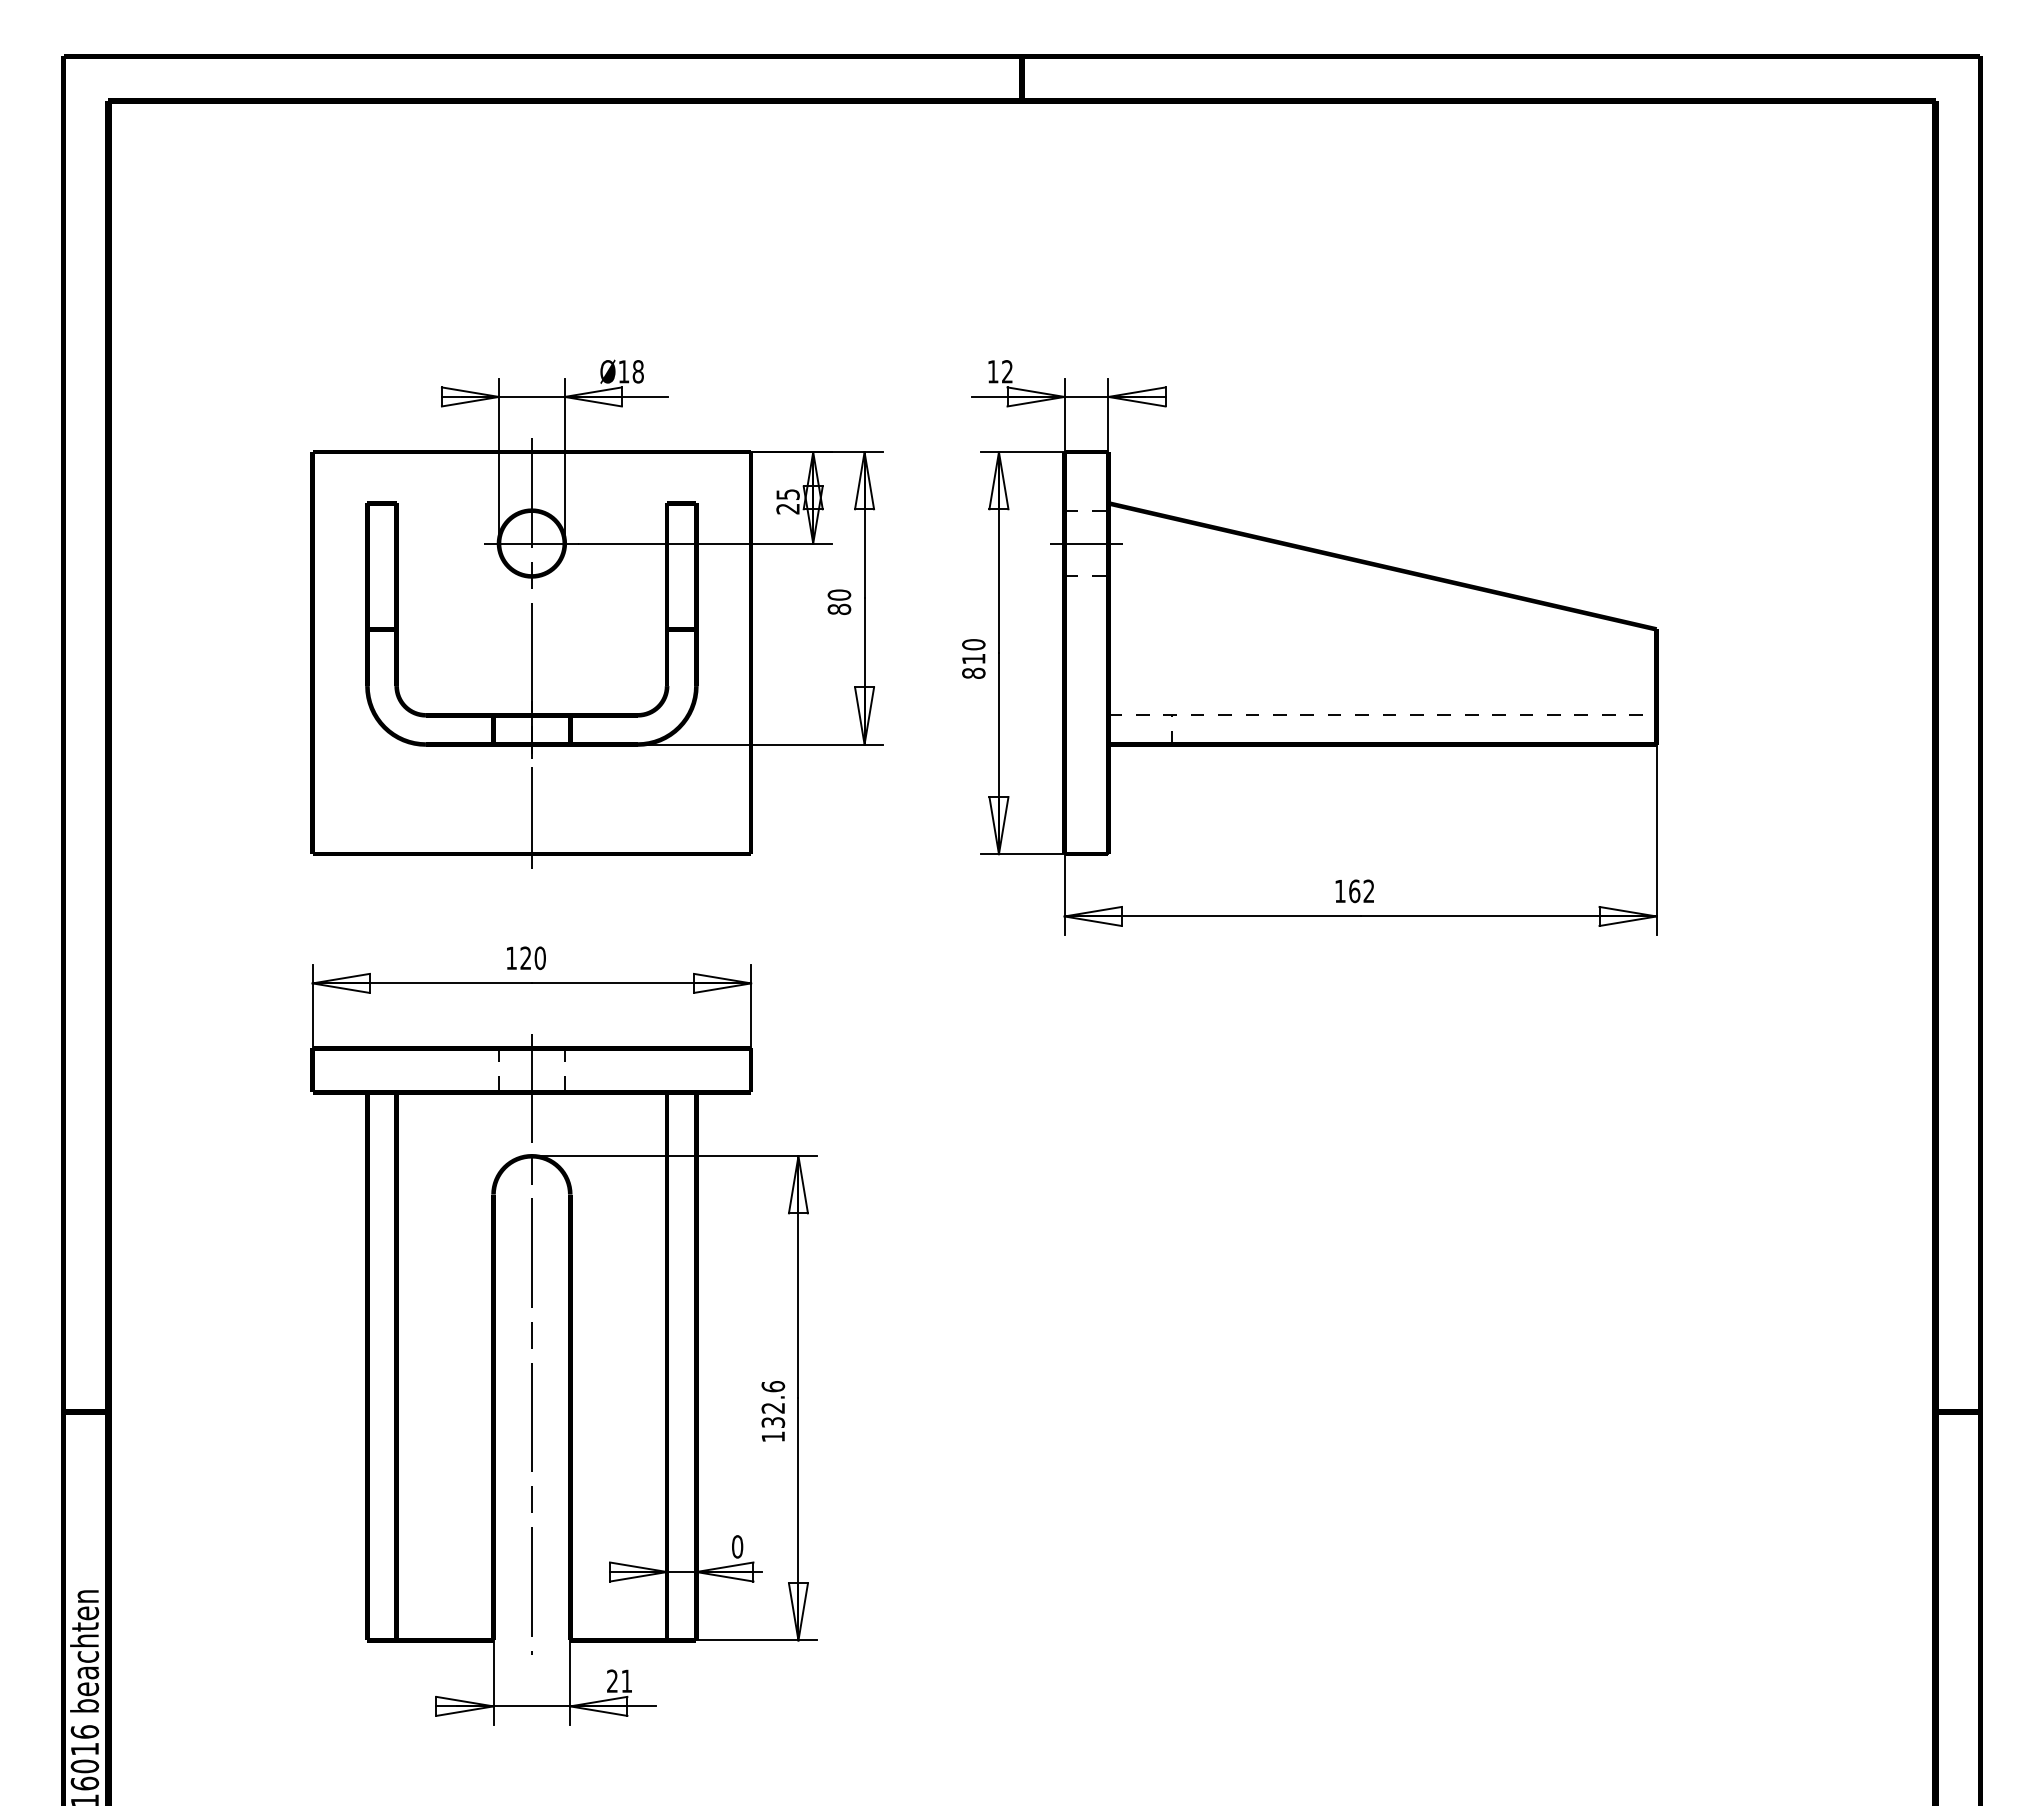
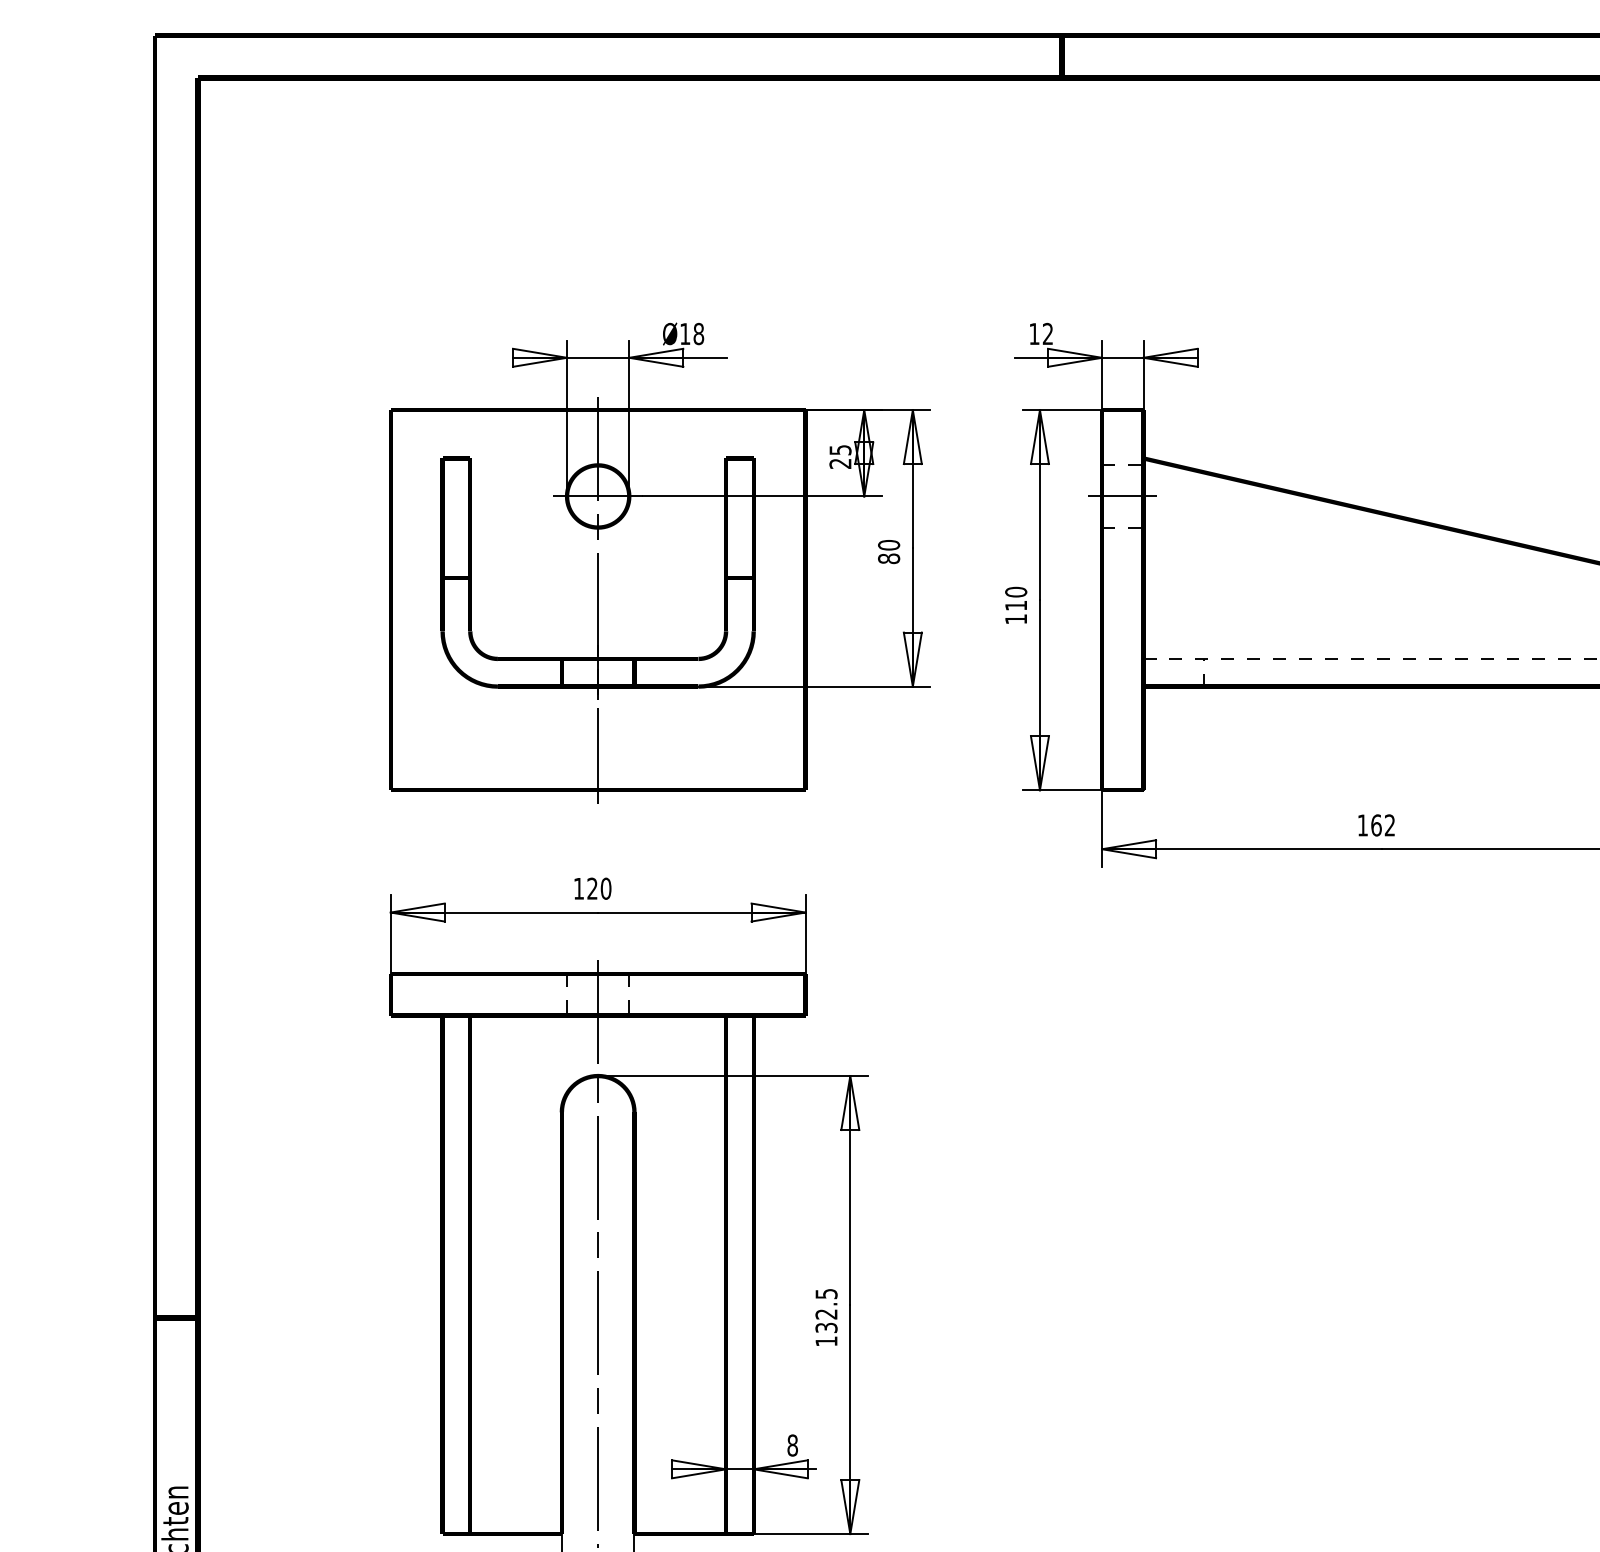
text: (973, 672) -> (1015, 618), 810 -> 110
text: (773, 1386) -> (826, 1293), 132.6 -> 132.5
text: (737, 1546) -> (792, 1445), 0 -> 8

